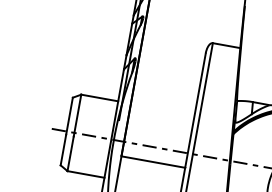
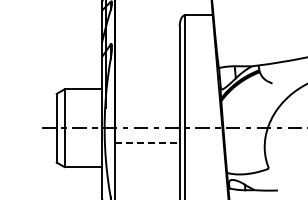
line: (153, 161) -> (147, 142), solid -> dashed

